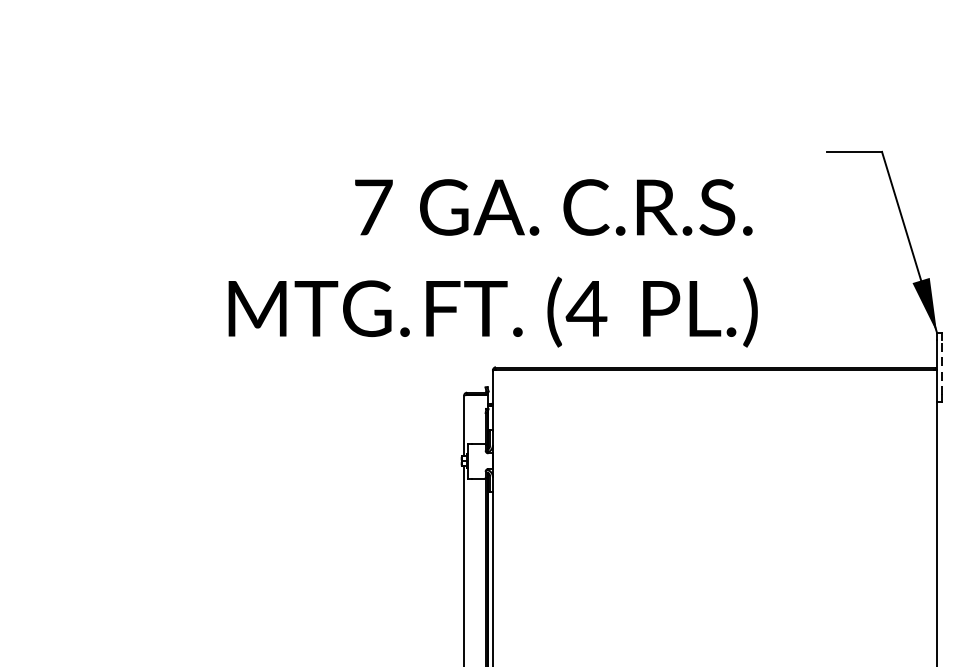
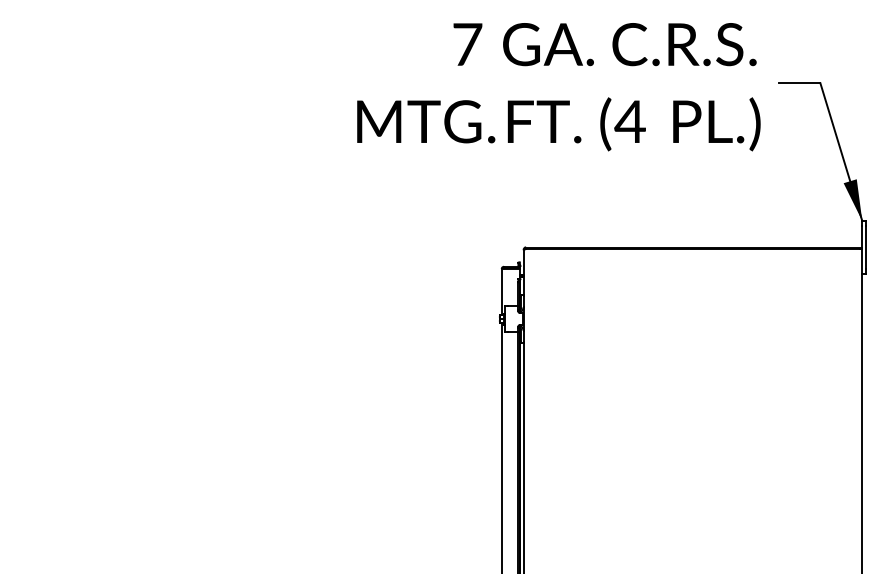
text: (492, 263) -> (558, 87), moved
line: (942, 367) -> (866, 247), dashed -> solid

